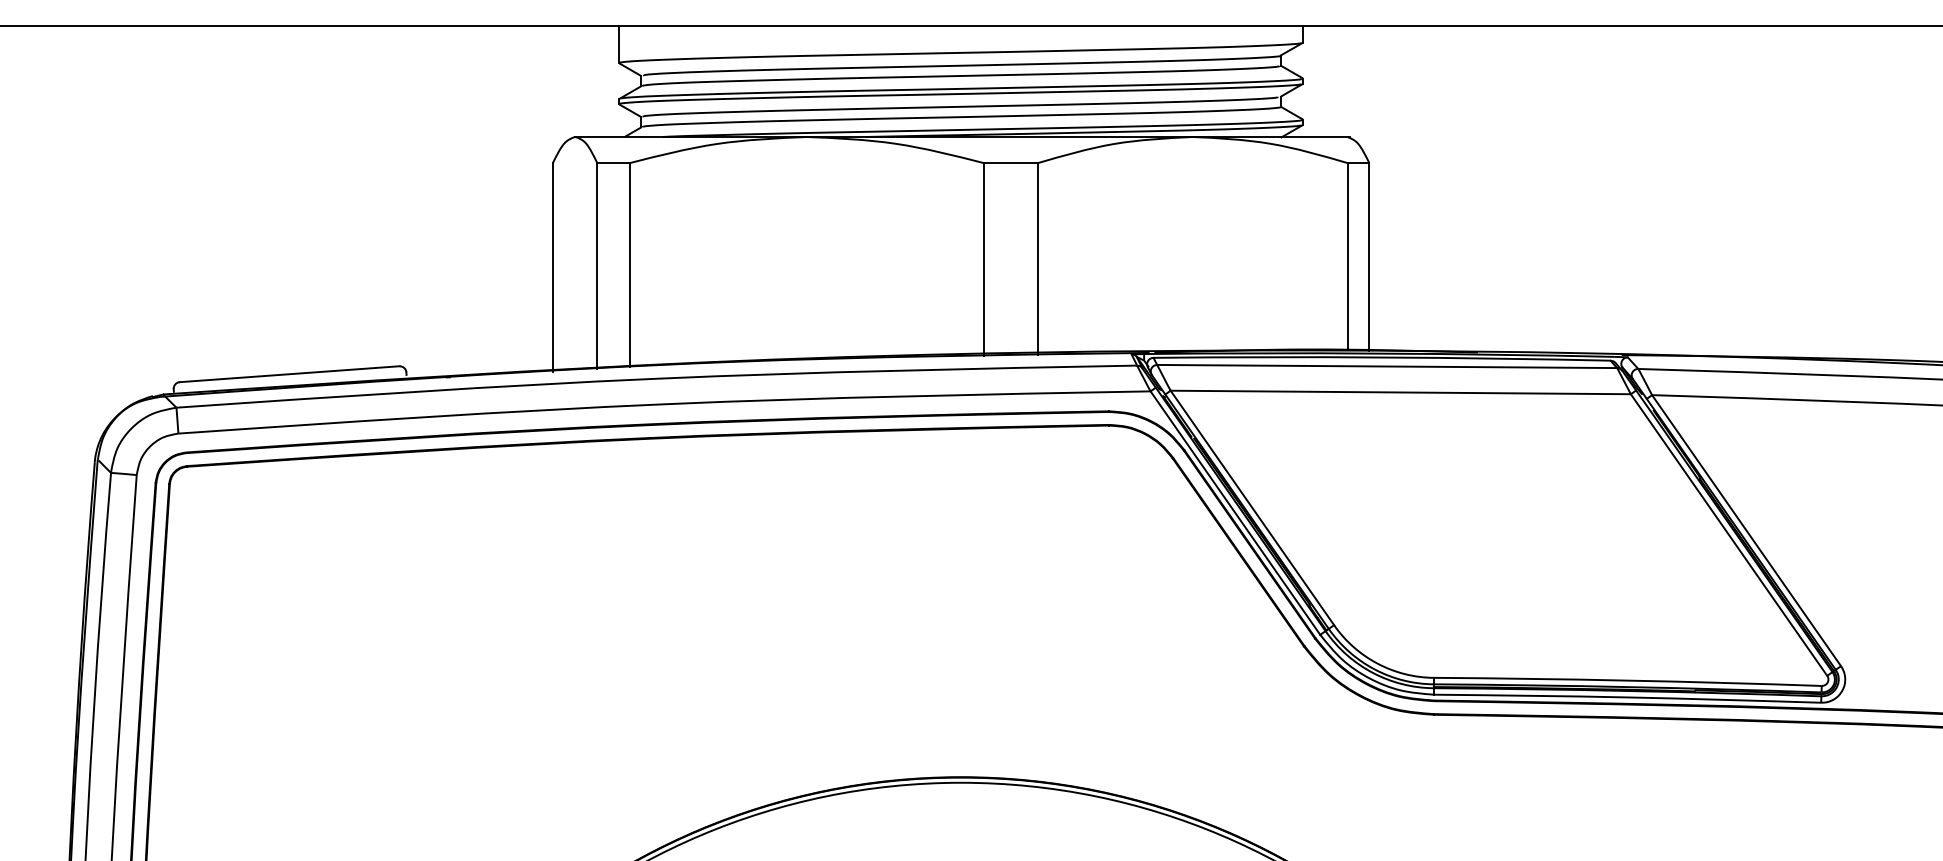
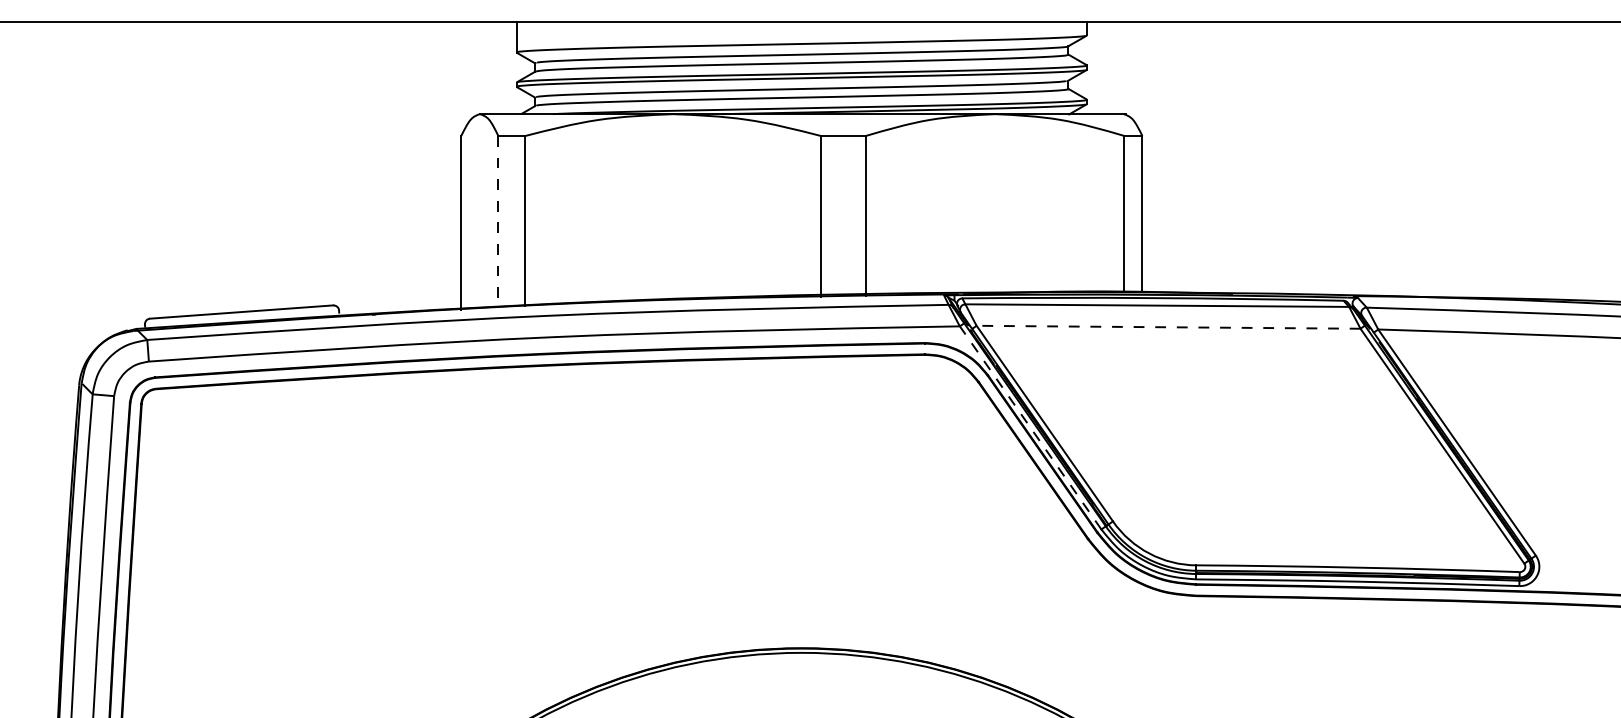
line: (597, 266) -> (498, 222), solid -> dashed
line: (1400, 392) -> (1168, 327), solid -> dashed
line: (1235, 512) -> (1030, 427), solid -> dashed

